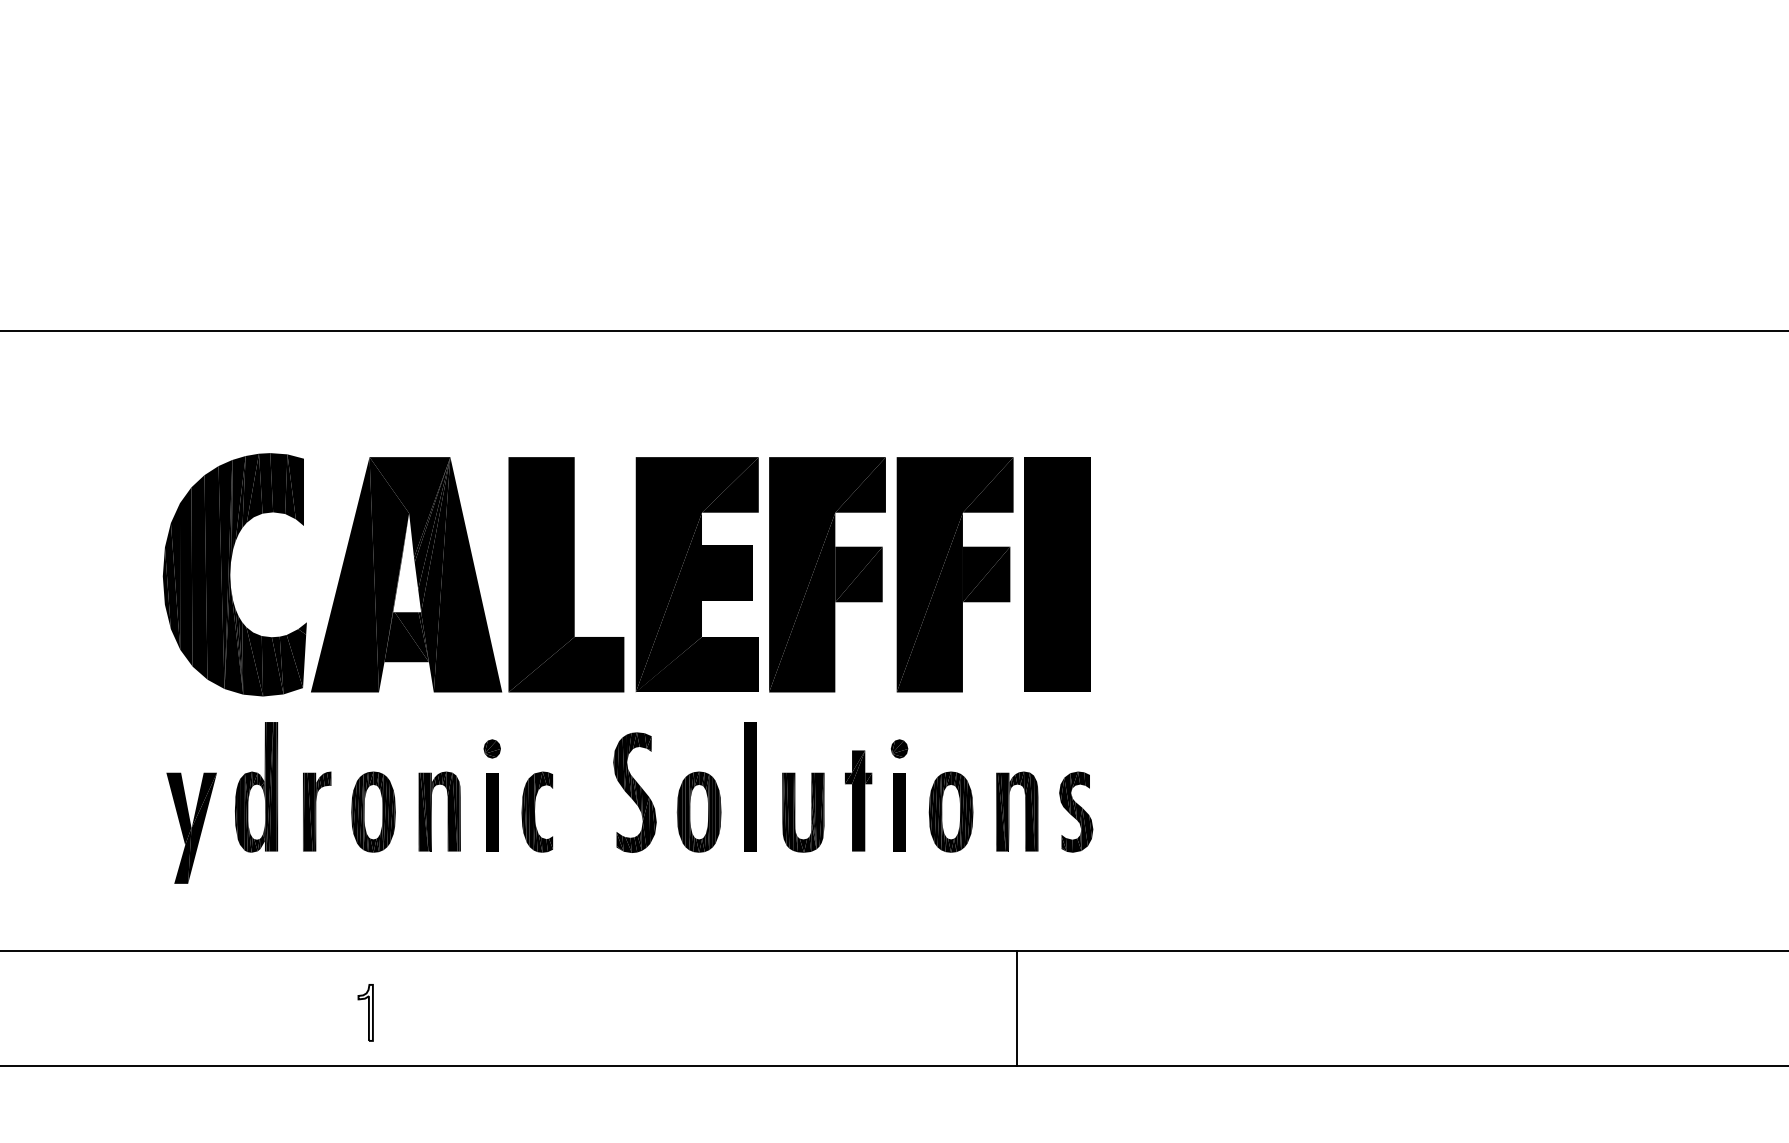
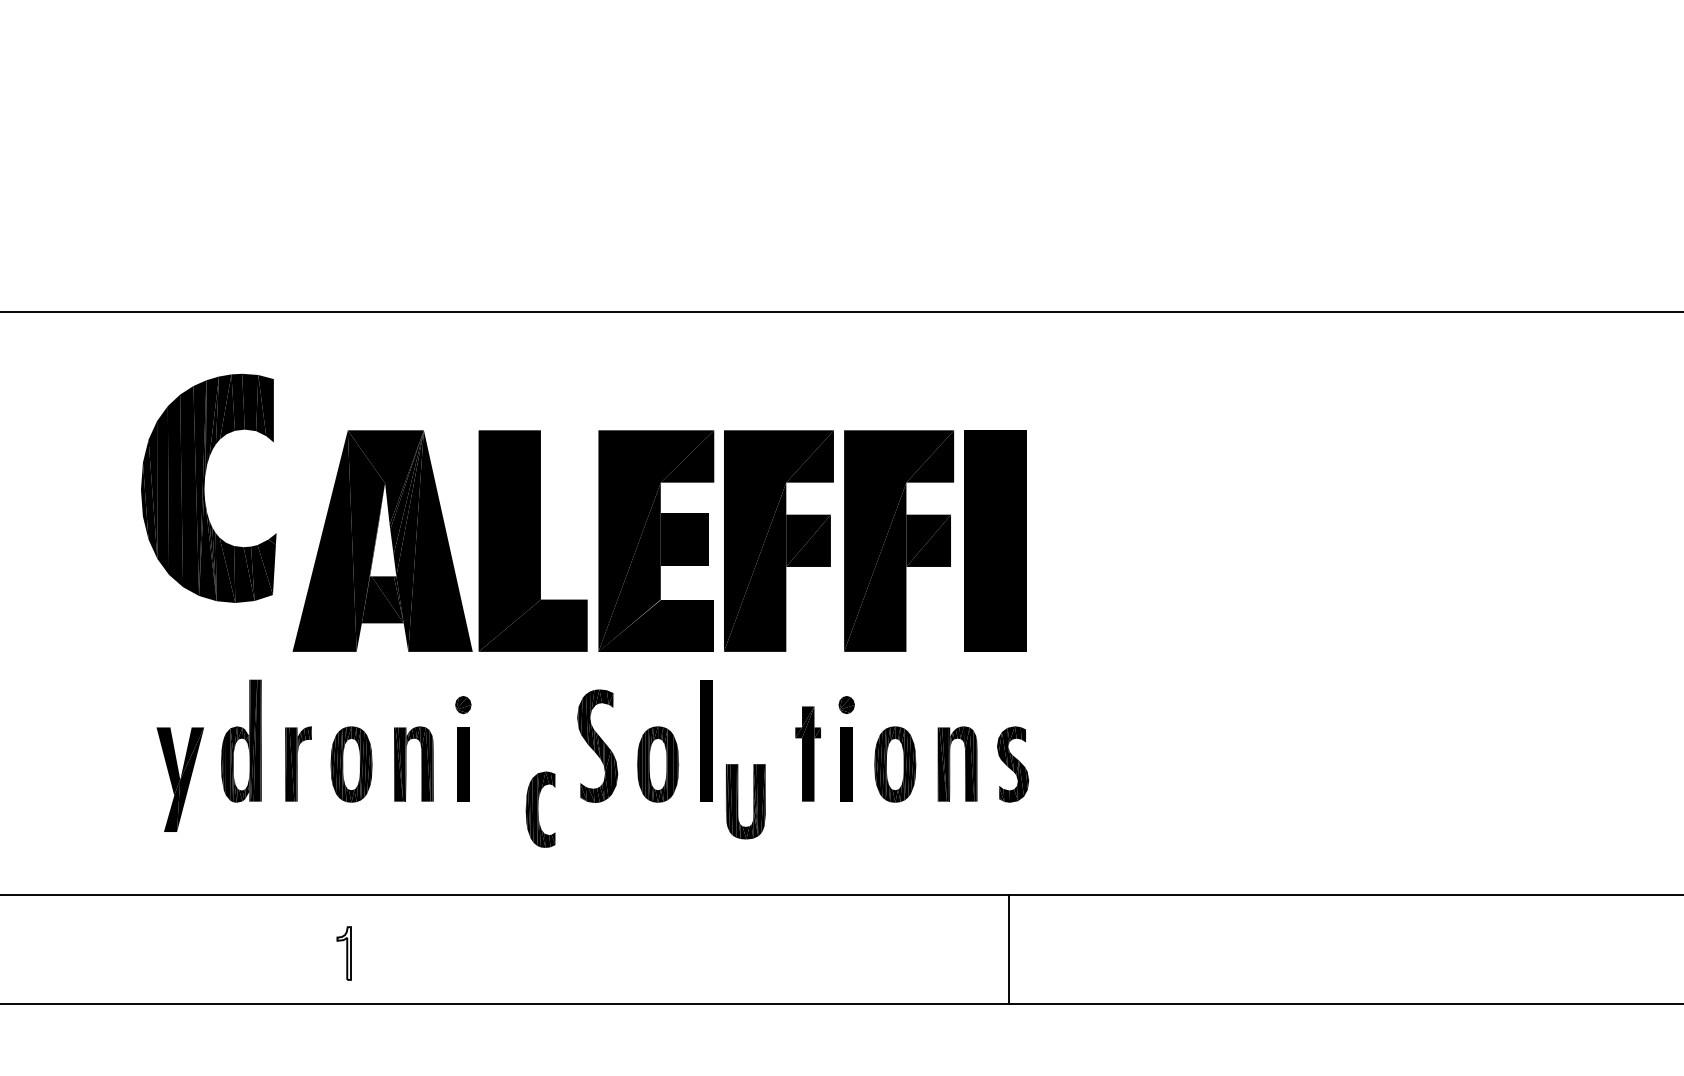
part: (234, 574) -> (208, 488), moved
part: (537, 811) -> (540, 809), moved
part: (795, 812) -> (738, 801), moved
line: (1017, 1008) -> (1009, 949), moved

